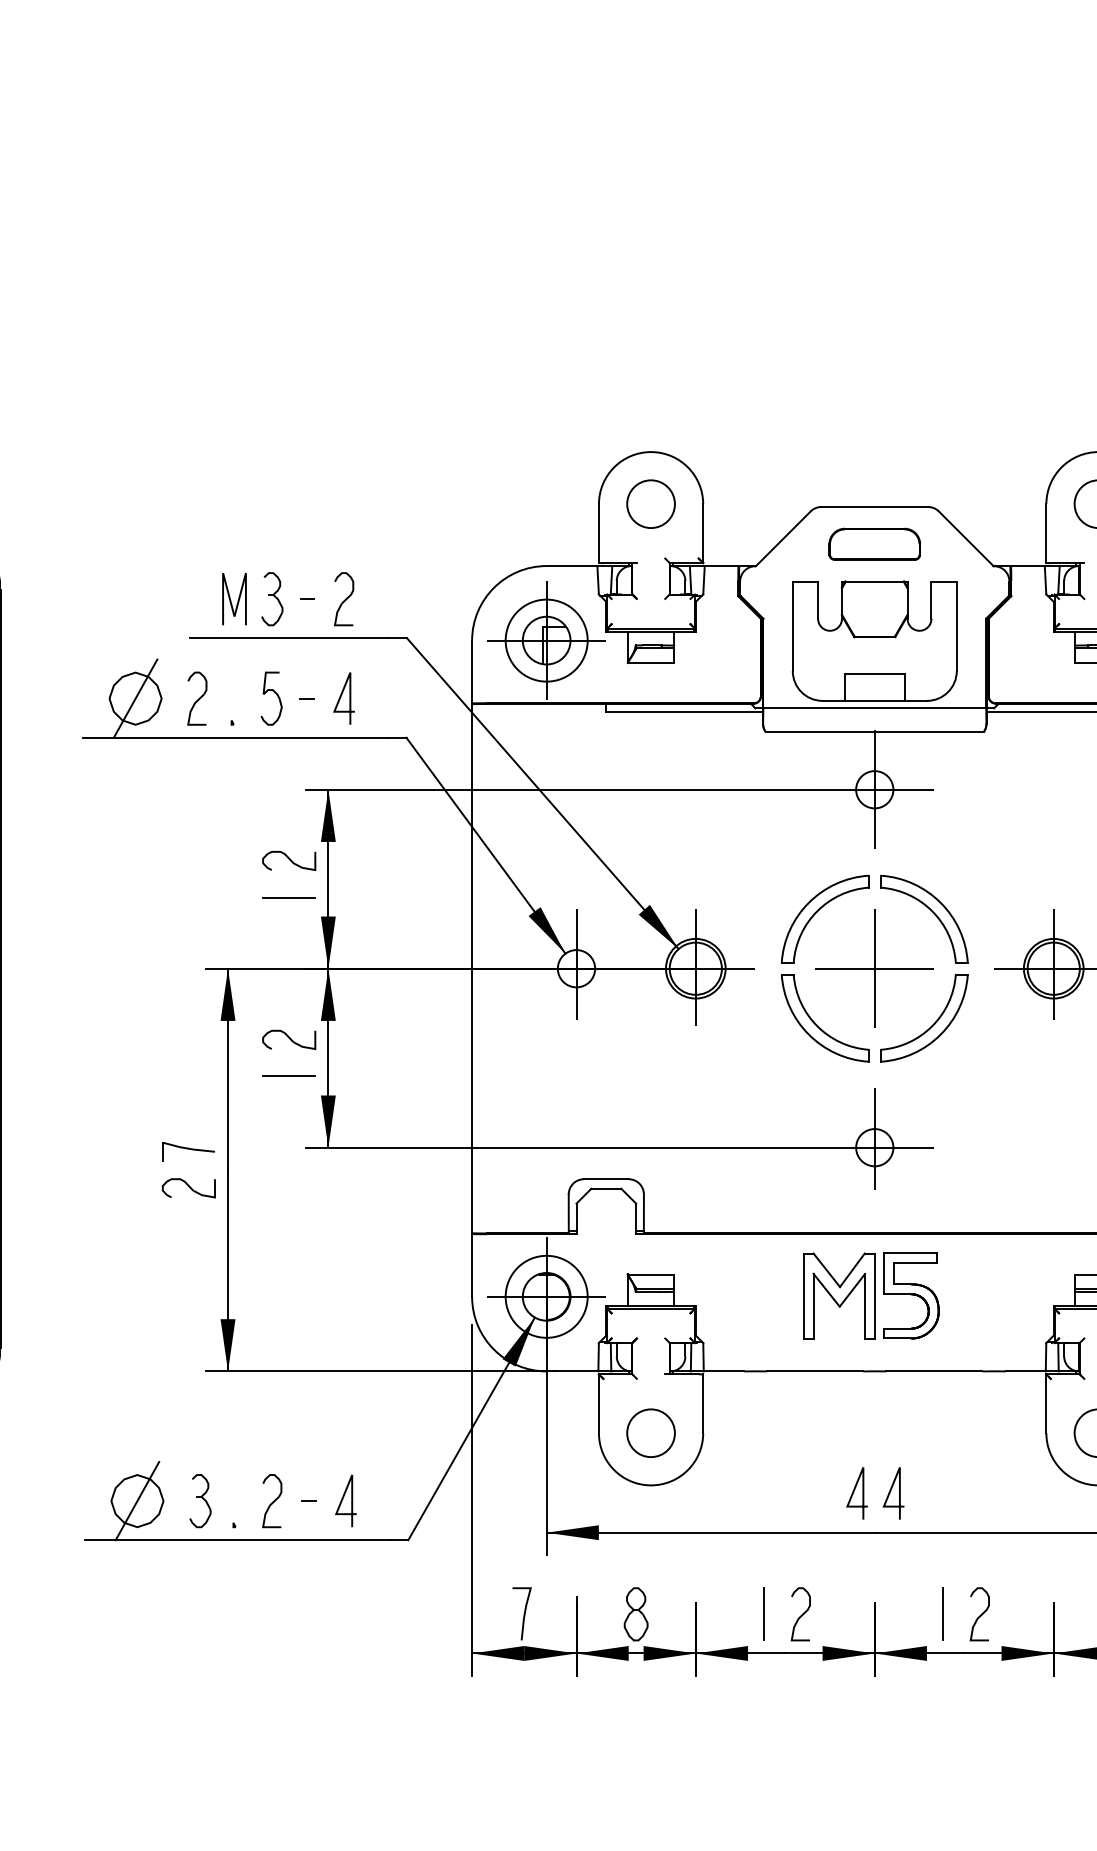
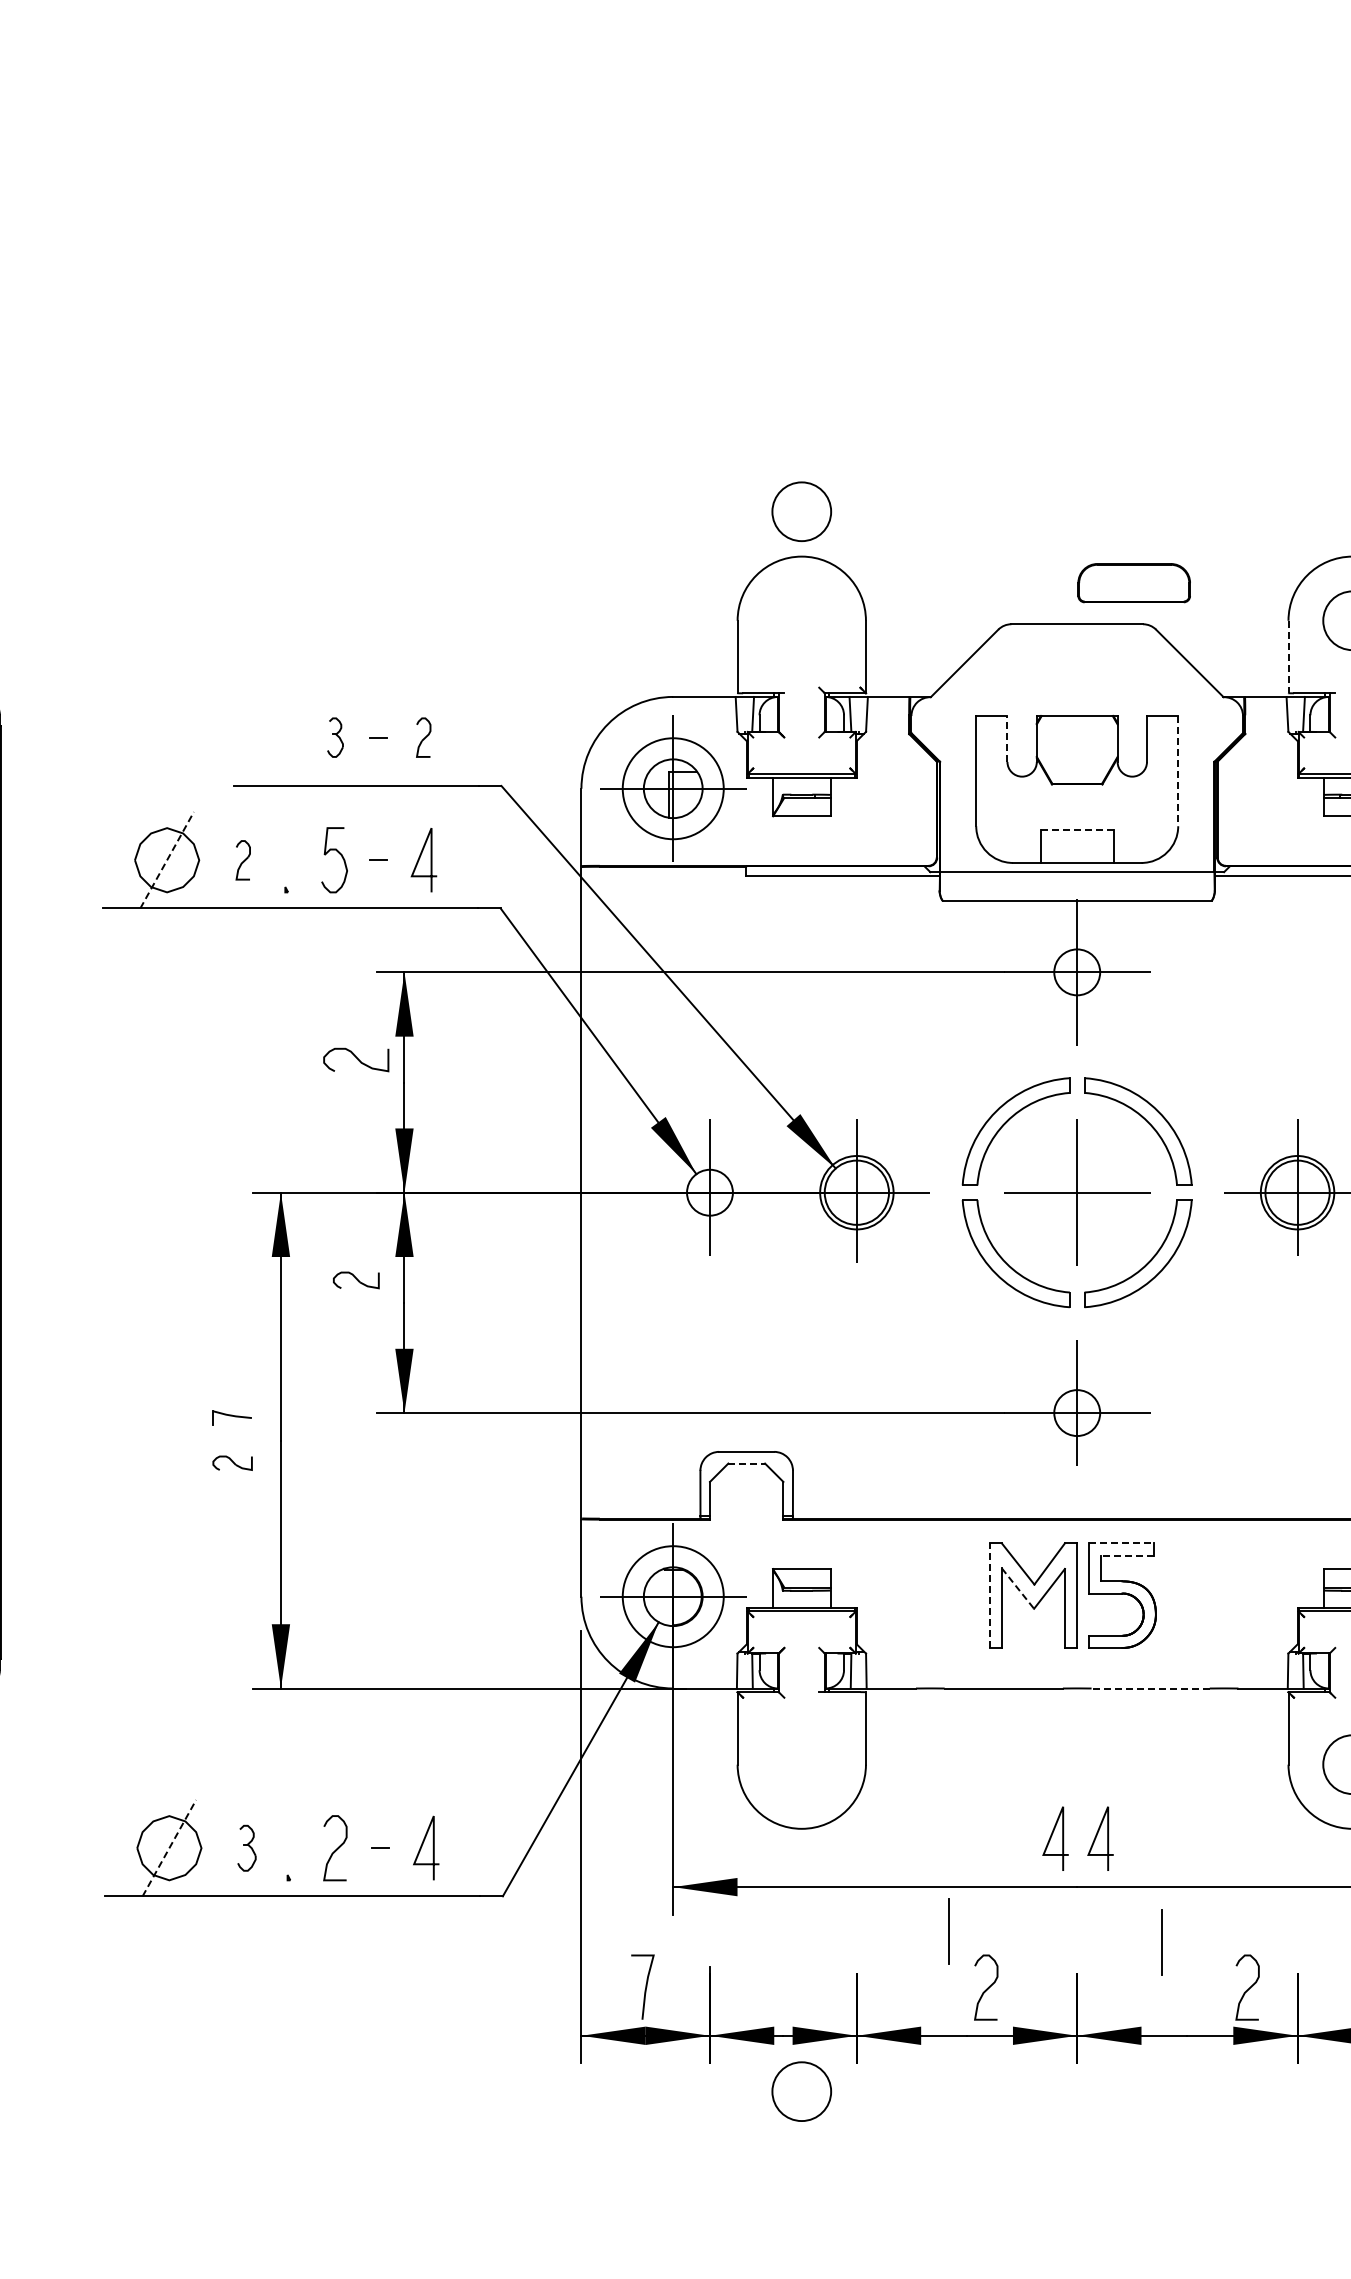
circle: (650, 503) -> (801, 511), moved
line: (1046, 534) -> (1288, 657), solid -> dashed
part: (874, 544) -> (1133, 583), moved
line: (230, 598) -> (284, 737), removed
part: (272, 598) -> (335, 737), size x0.6
part: (343, 598) -> (423, 737), size x0.6
line: (818, 600) -> (1007, 739), solid -> dashed
line: (957, 626) -> (1178, 771), solid -> dashed
line: (875, 673) -> (1077, 829), solid -> dashed
line: (135, 698) -> (167, 859), solid -> dashed
part: (197, 698) -> (243, 860), size x0.6
line: (289, 897) -> (356, 1105), removed
part: (289, 1040) -> (356, 1280), size x0.7
line: (289, 1076) -> (356, 1325), removed
part: (188, 1151) -> (232, 1417), size x0.6
part: (188, 1188) -> (232, 1463), size x0.6
line: (606, 1188) -> (747, 1463), solid -> dashed
line: (910, 1253) -> (1121, 1543), solid -> dashed
line: (915, 1263) -> (1127, 1555), solid -> dashed
line: (826, 1290) -> (1017, 1588), solid -> dashed
line: (803, 1295) -> (989, 1595), solid -> dashed
line: (934, 1371) -> (1150, 1688), solid -> dashed
circle: (650, 1433) -> (801, 2091), moved
line: (137, 1500) -> (169, 1847), solid -> dashed
part: (200, 1501) -> (246, 1848), size x0.7
part: (636, 1614) -> (783, 1987), removed
line: (763, 1614) -> (948, 1931), moved
line: (943, 1614) -> (1161, 1942), moved
curve: (980, 1615) -> (1248, 1988), moved

